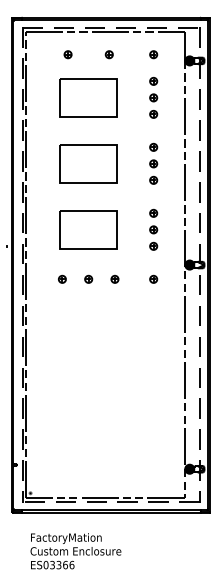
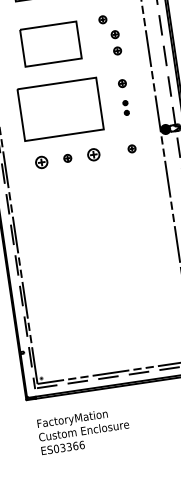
part: (153, 146) -> (102, 18), moved
part: (88, 229) -> (60, 109), size x1.4
part: (153, 237) -> (125, 107), size x0.6
part: (62, 278) -> (41, 161), size x1.6
part: (114, 278) -> (93, 153), size x1.6
text: (75, 551) -> (83, 431), moved

